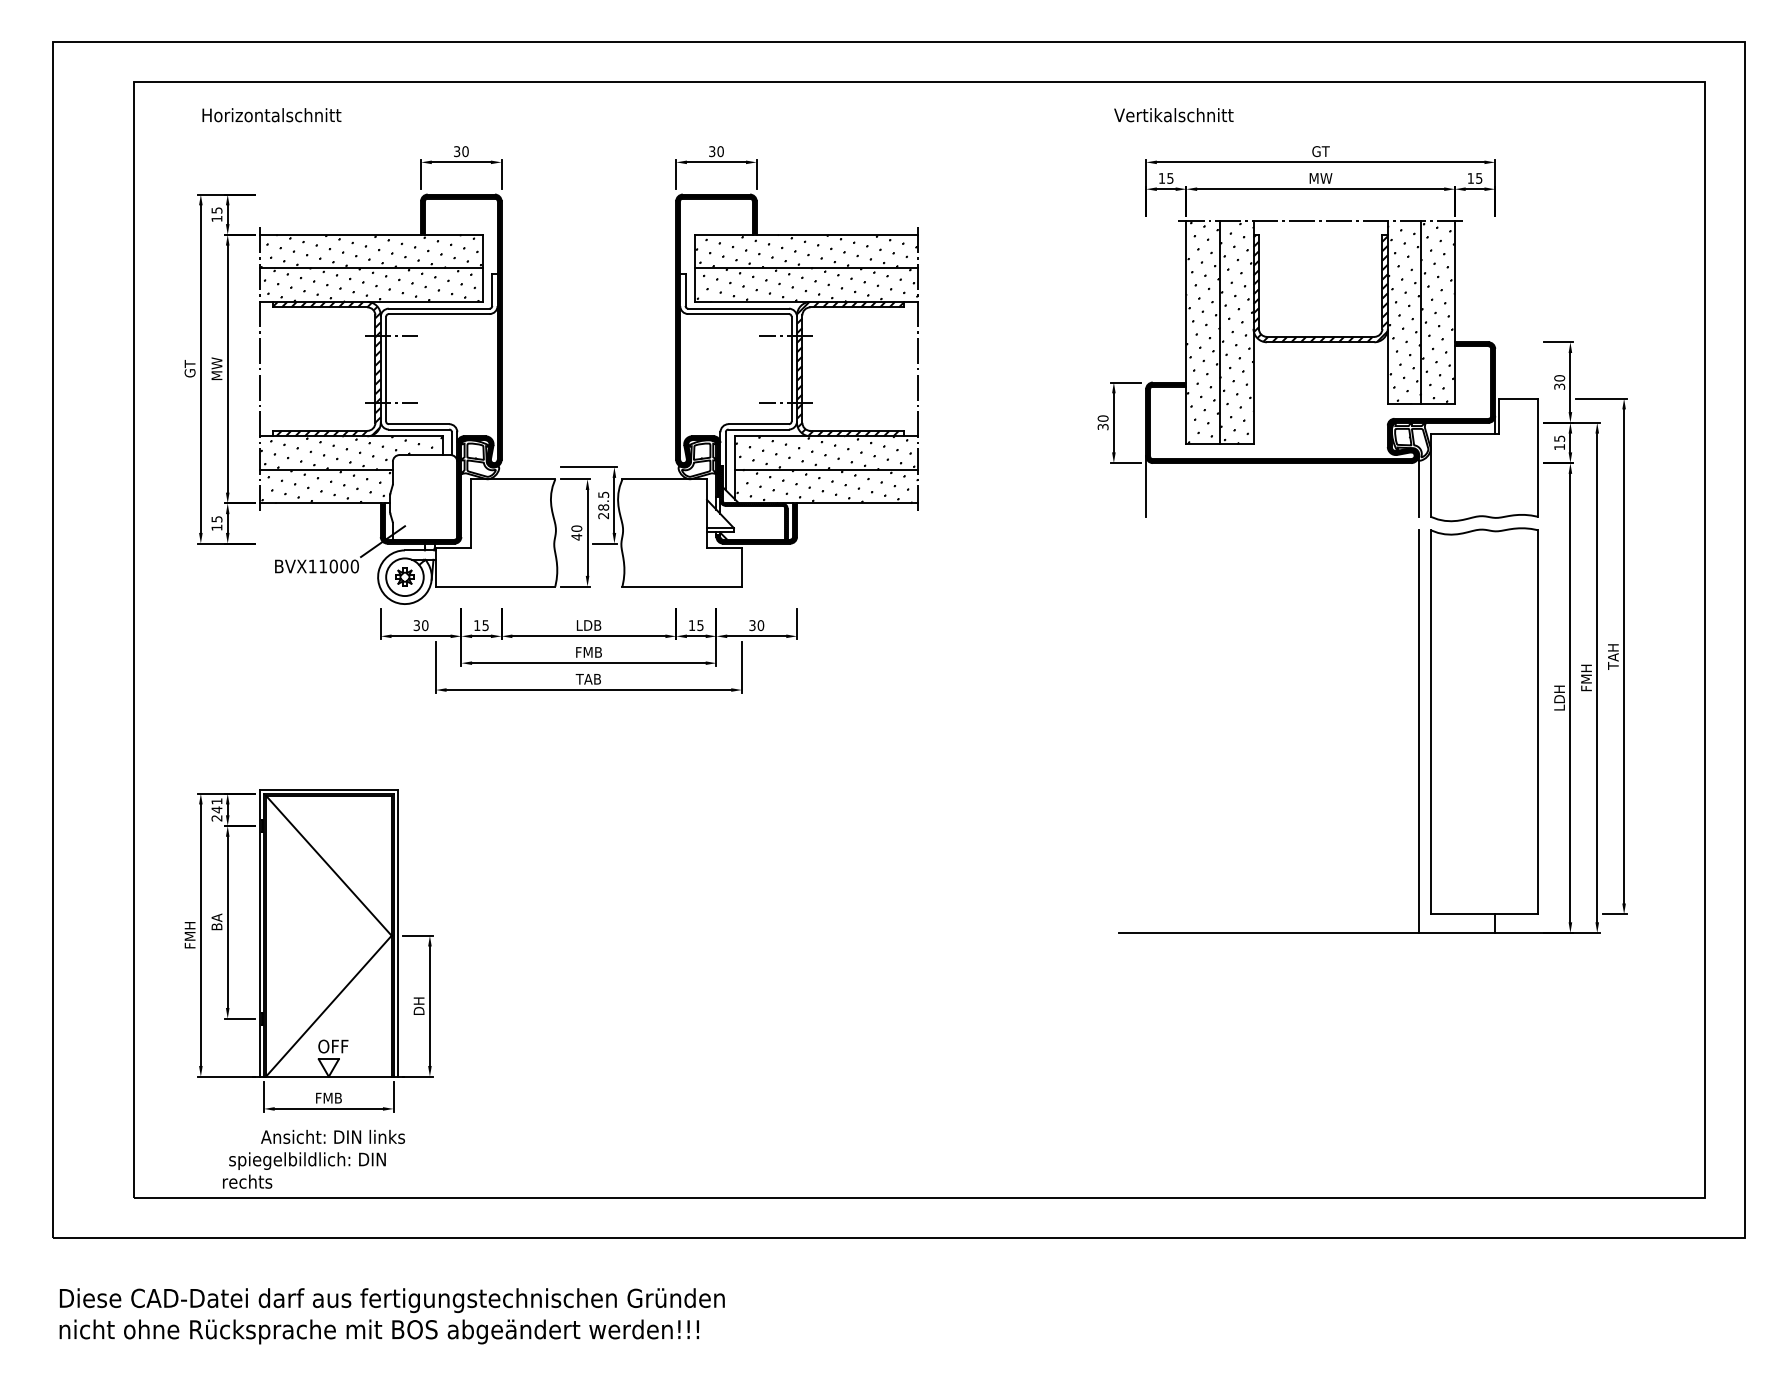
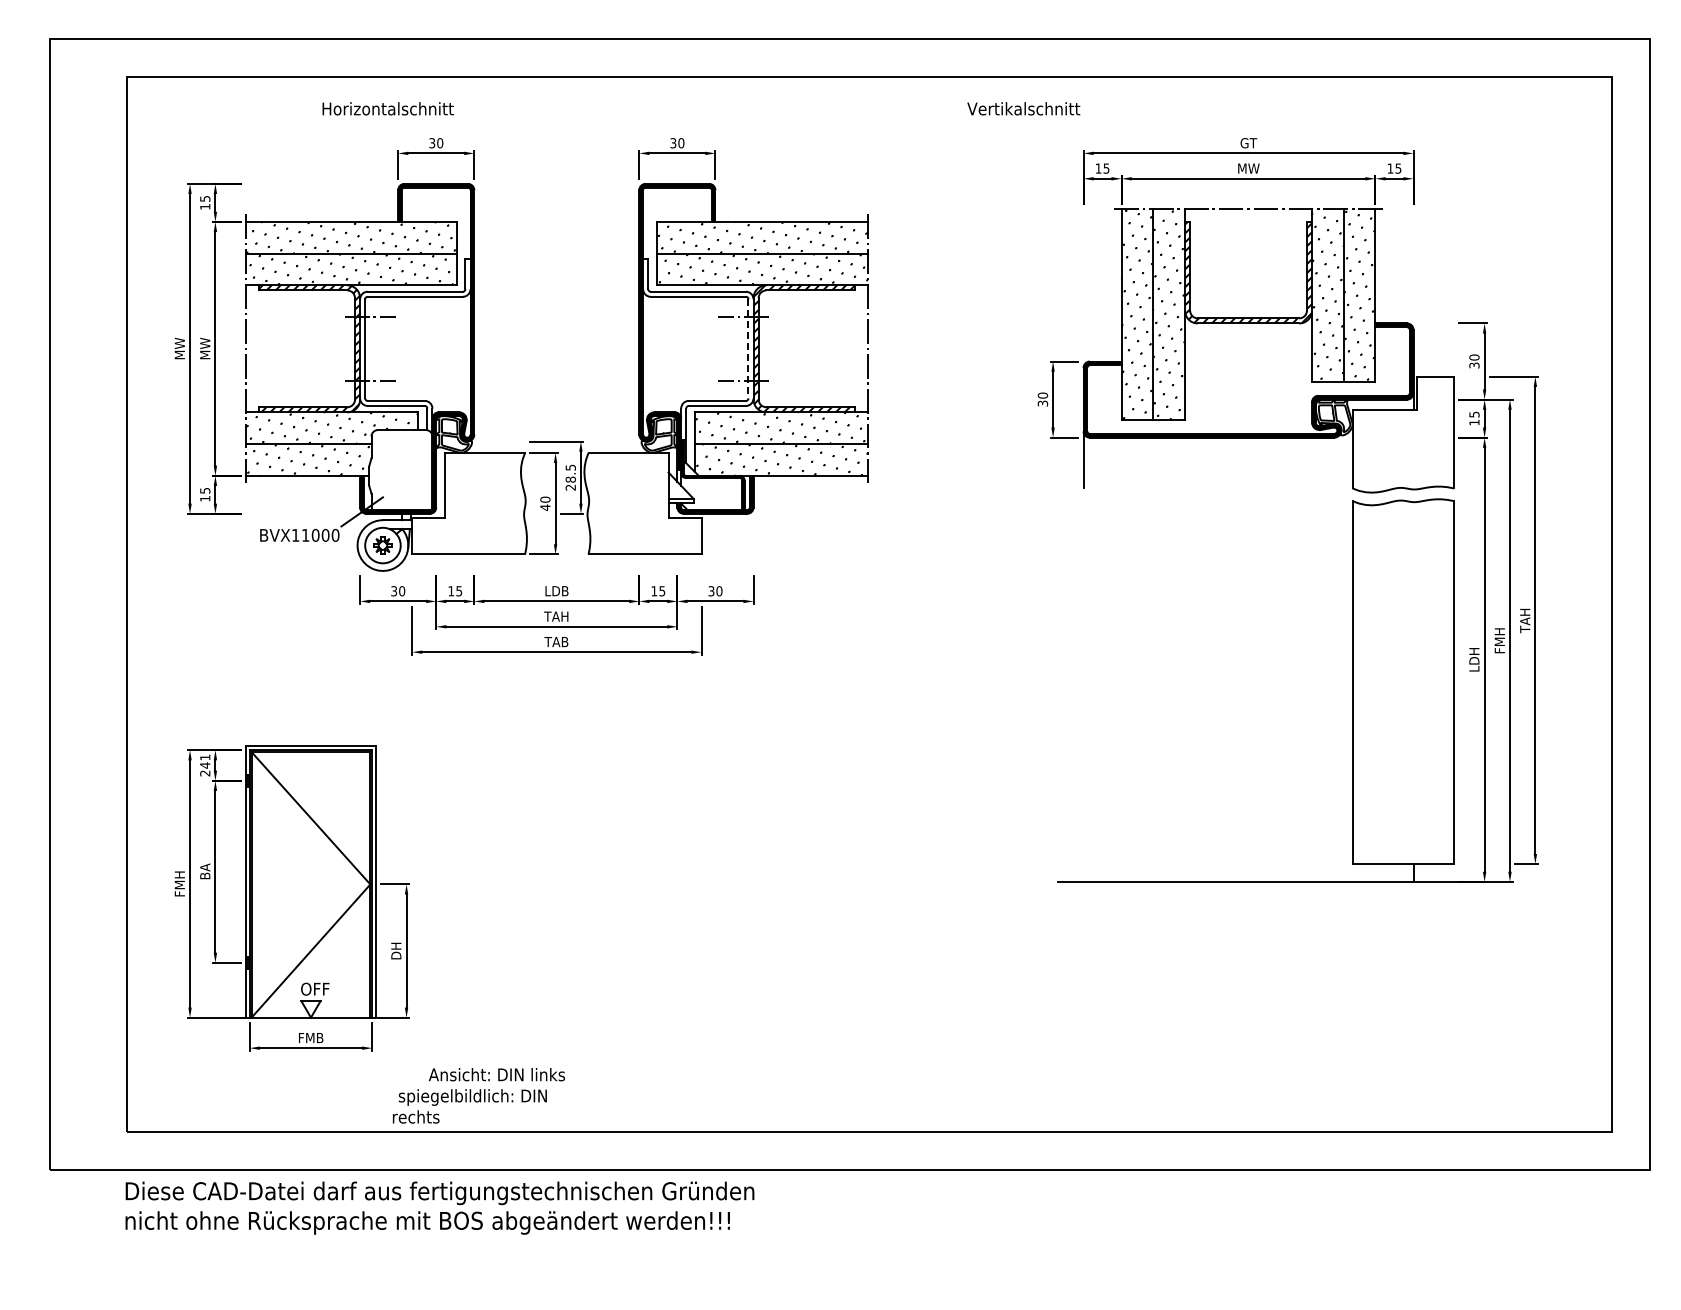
text: (271, 114) -> (387, 108), moved
text: (1173, 114) -> (1023, 108), moved
text: (189, 368) -> (179, 348), GT -> MW
line: (791, 369) -> (748, 349), solid -> dashed
line: (1419, 486) -> (1341, 459), removed
text: (588, 652) -> (556, 616), FMB -> TAH
line: (1419, 731) -> (1341, 691), removed
text: (313, 1159) -> (478, 1095), moved
text: (391, 1315) -> (439, 1207), moved

